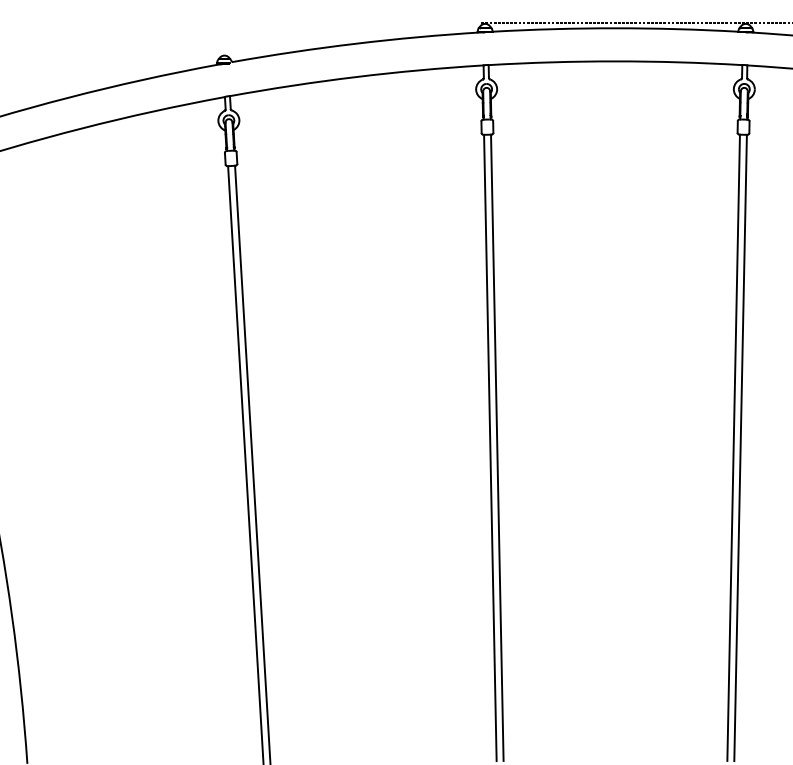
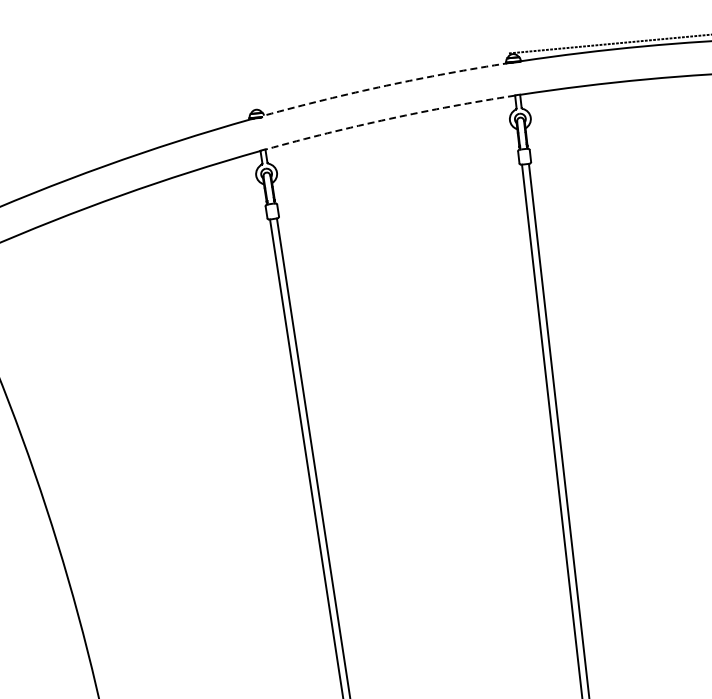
arc: (356, 43) -> (386, 85), solid -> dashed
arc: (356, 77) -> (389, 119), solid -> dashed

